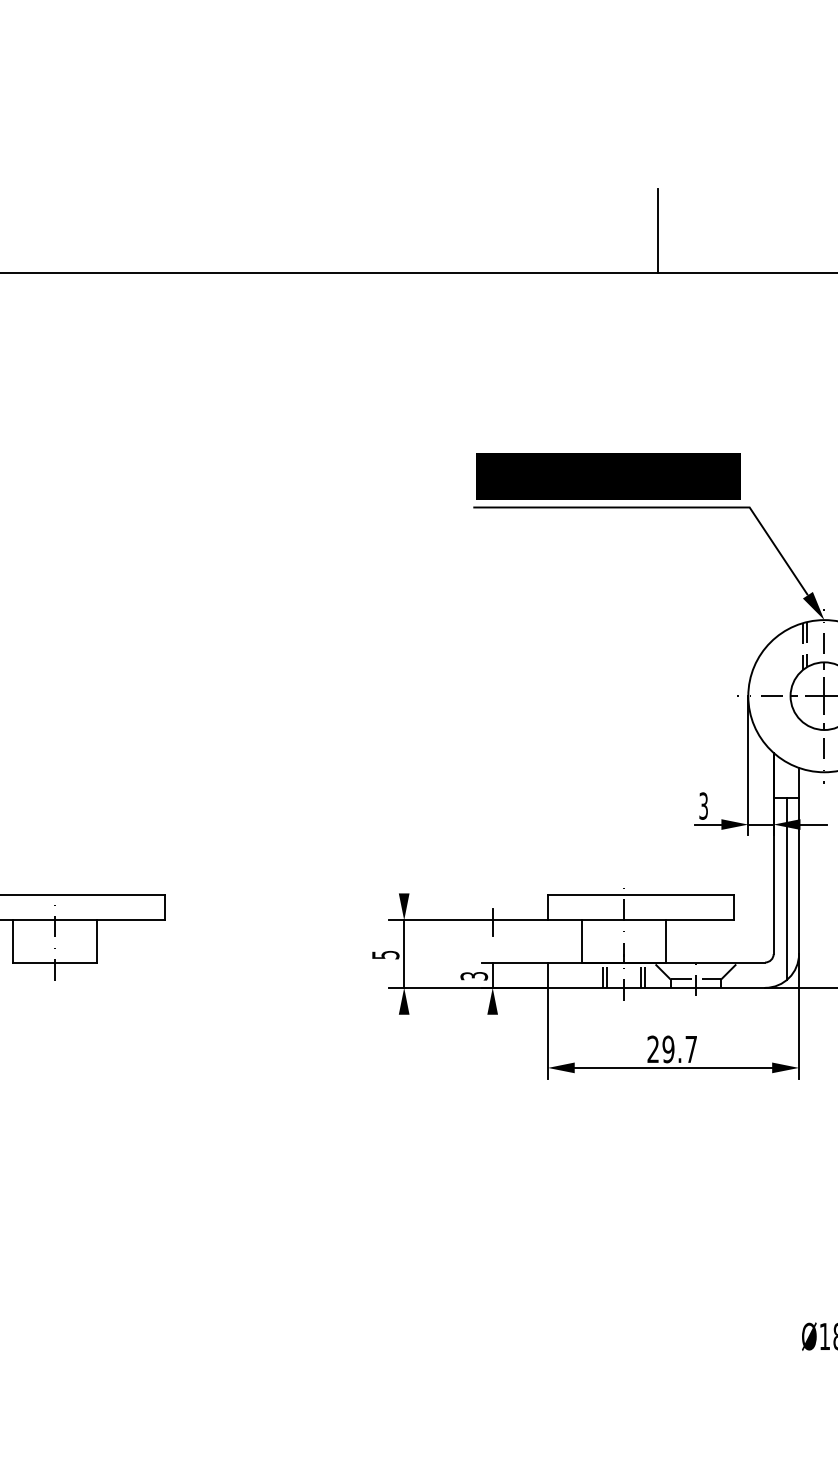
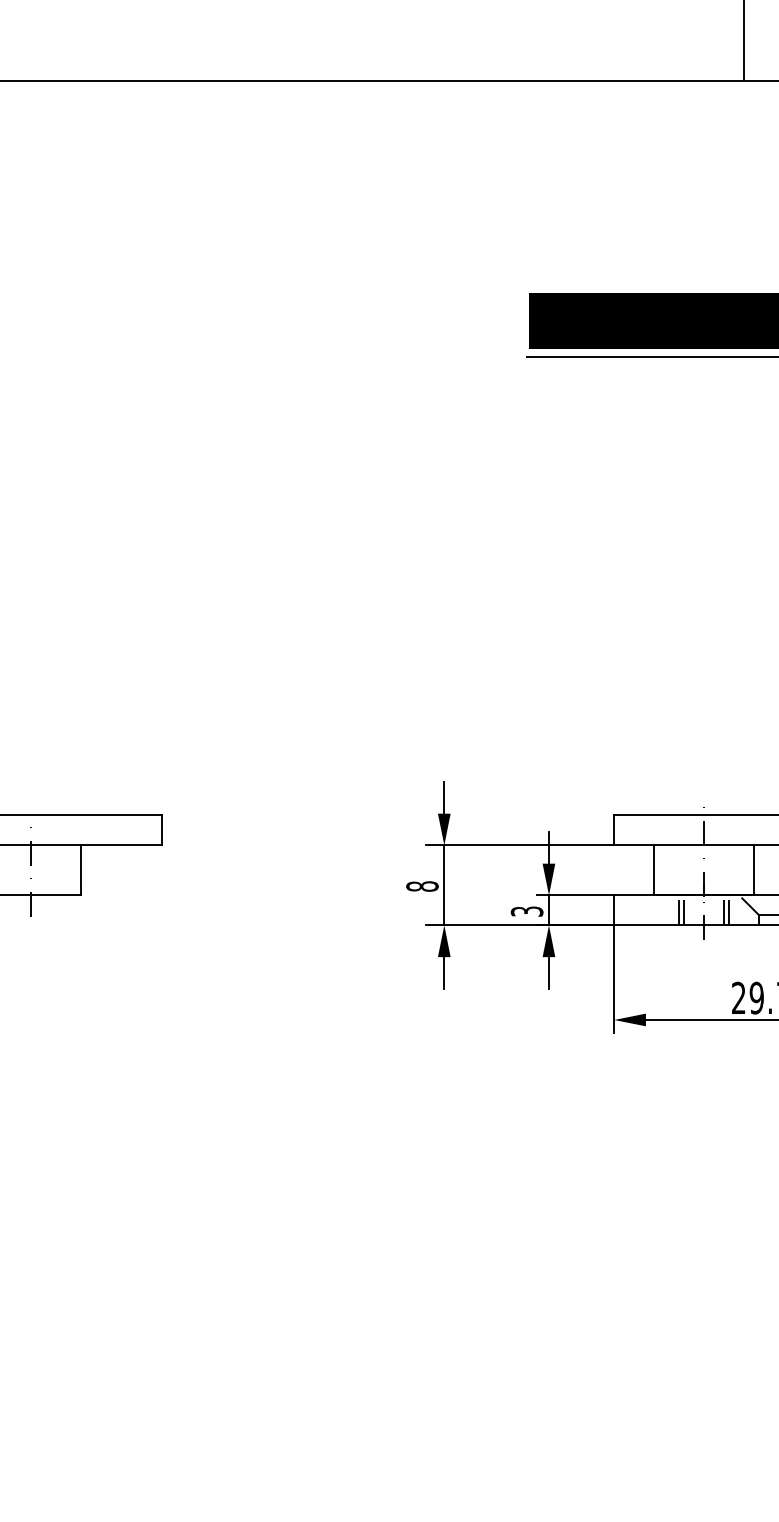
line: (404, 879) -> (444, 797), added
fill: (492, 948) -> (548, 878), added
text: (385, 954) -> (422, 885), 5 -> 8
line: (404, 1027) -> (444, 972), added
line: (492, 1027) -> (548, 972), added

